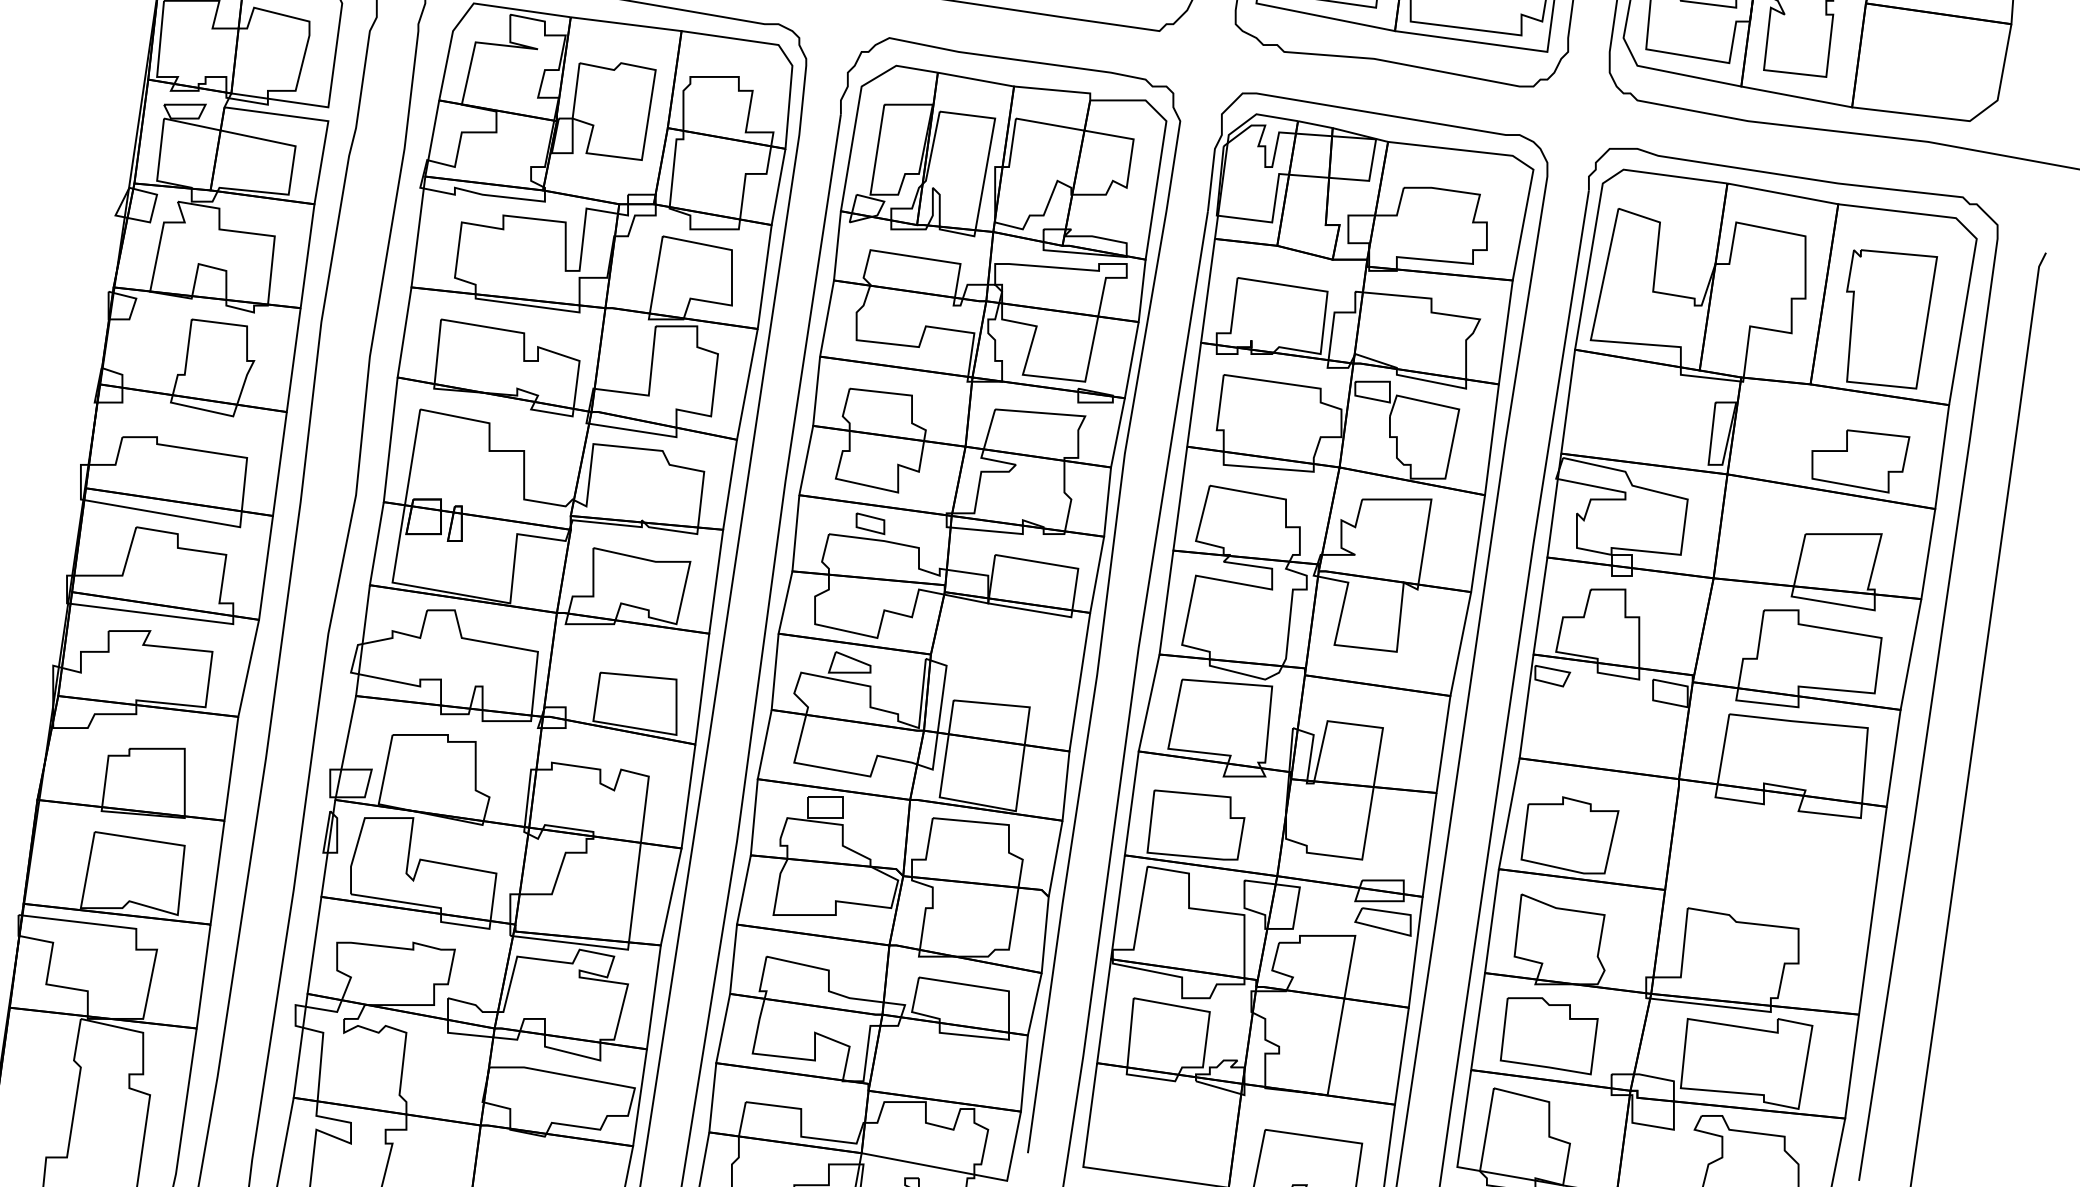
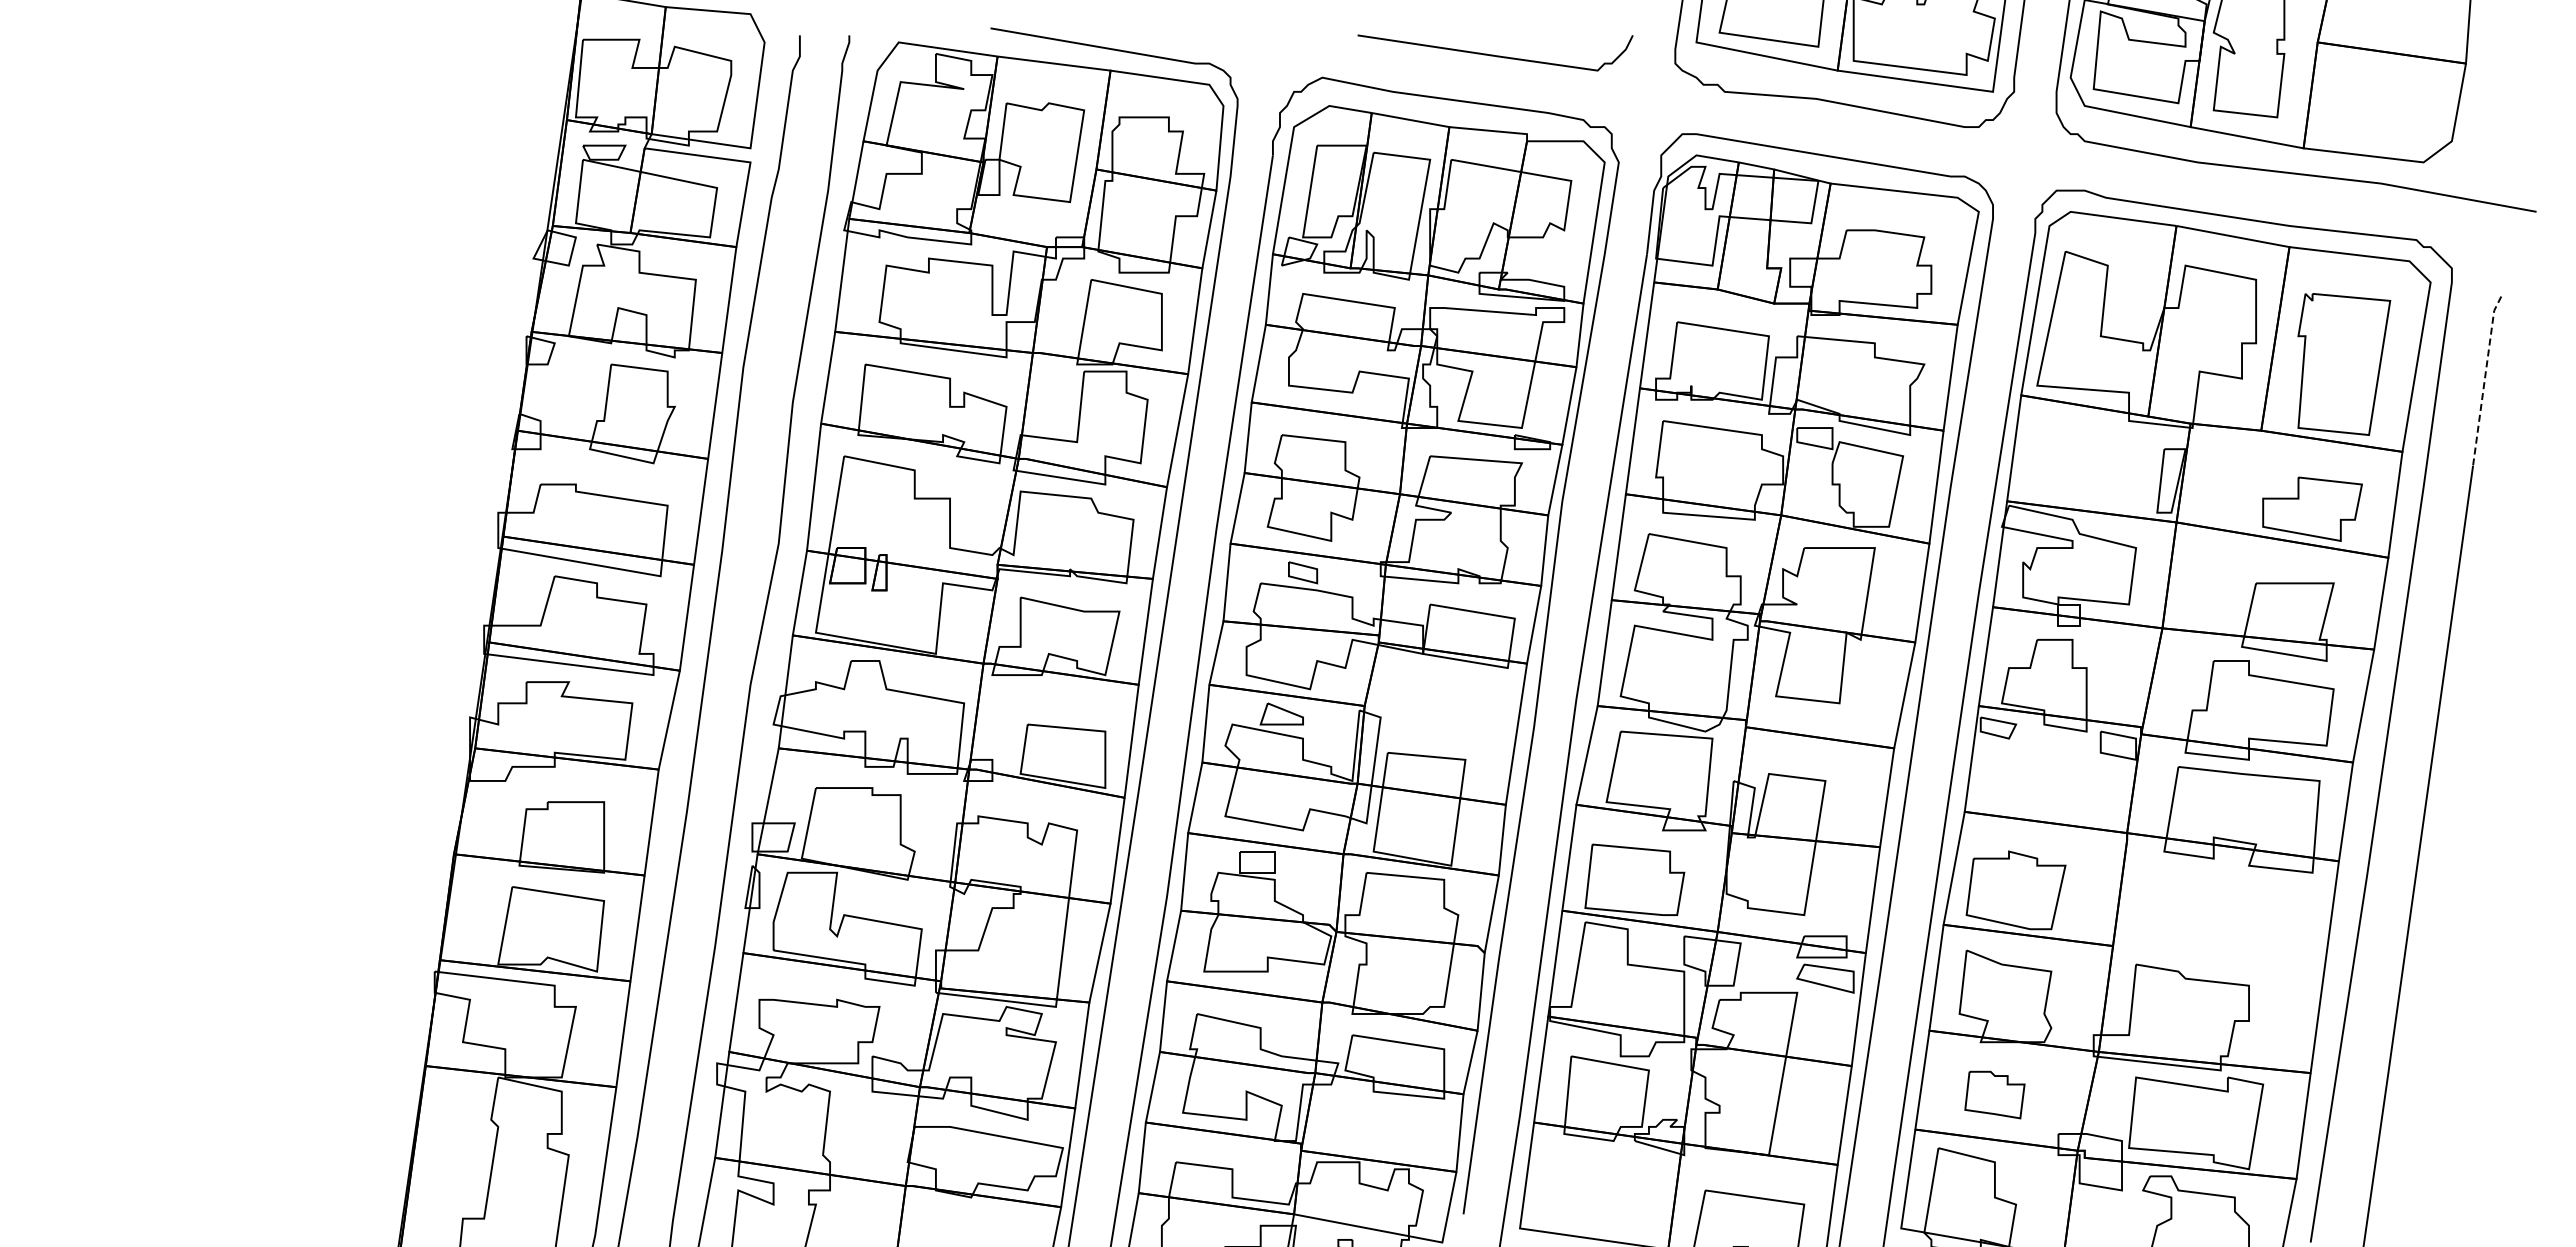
line: (2029, 334) -> (2484, 379), solid -> dashed
part: (1548, 1035) -> (1994, 1094), size x0.6

